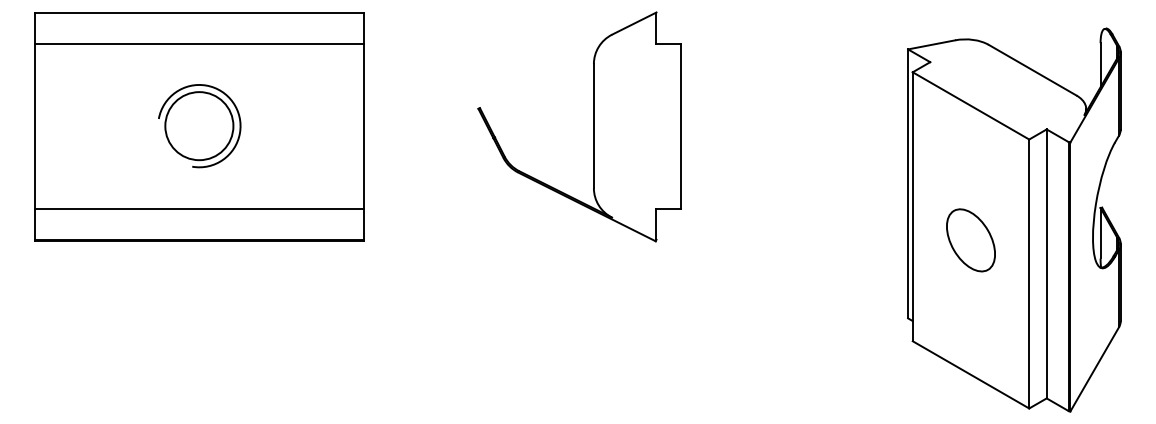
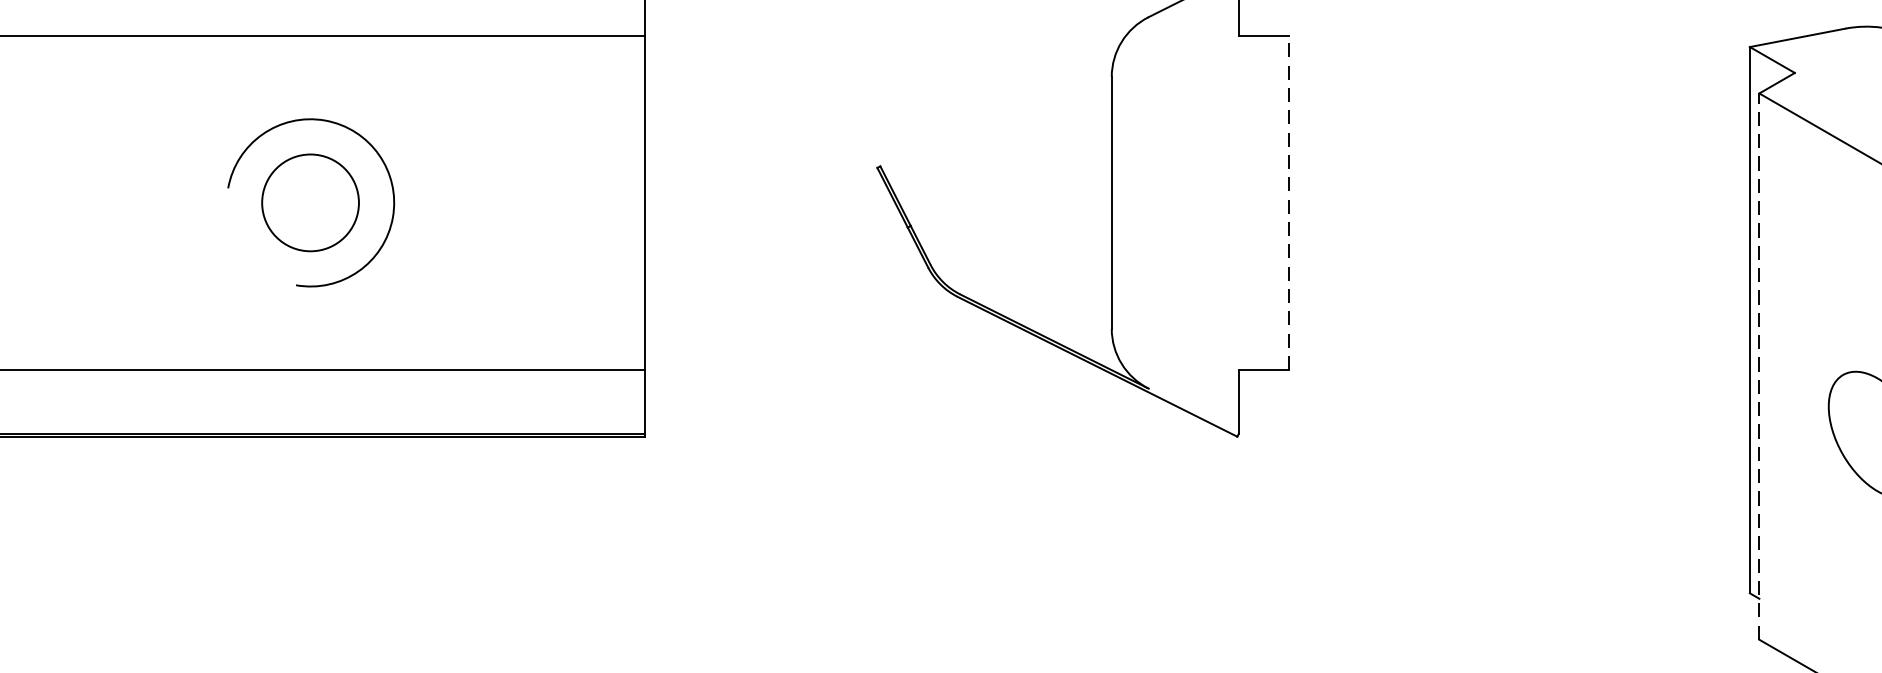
line: (681, 125) -> (1289, 201), solid -> dashed
circle: (199, 126) -> (310, 203), size x0.7
line: (912, 206) -> (1758, 366), solid -> dashed

